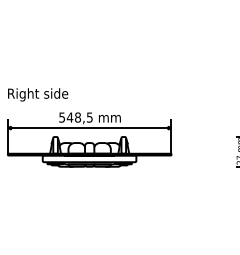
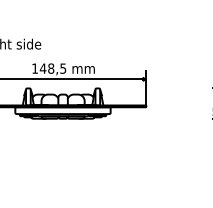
text: (61, 117) -> (34, 68), 548,5 -> 148,5

